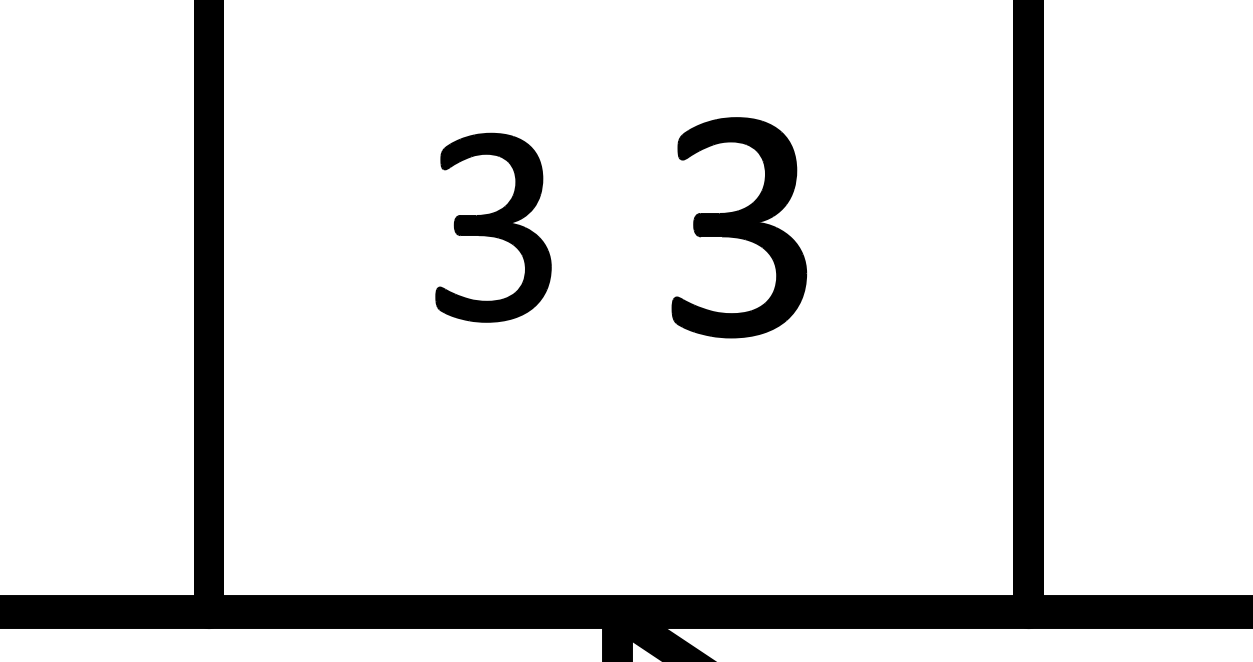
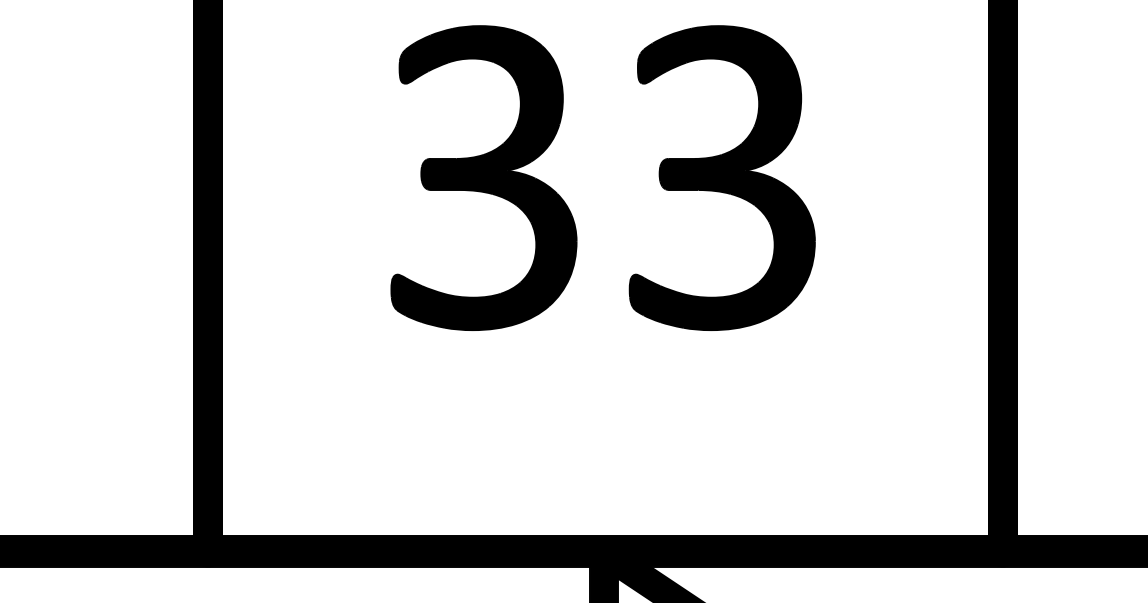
part: (493, 227) -> (483, 177), size x1.67
part: (739, 227) -> (722, 177), size x1.43

